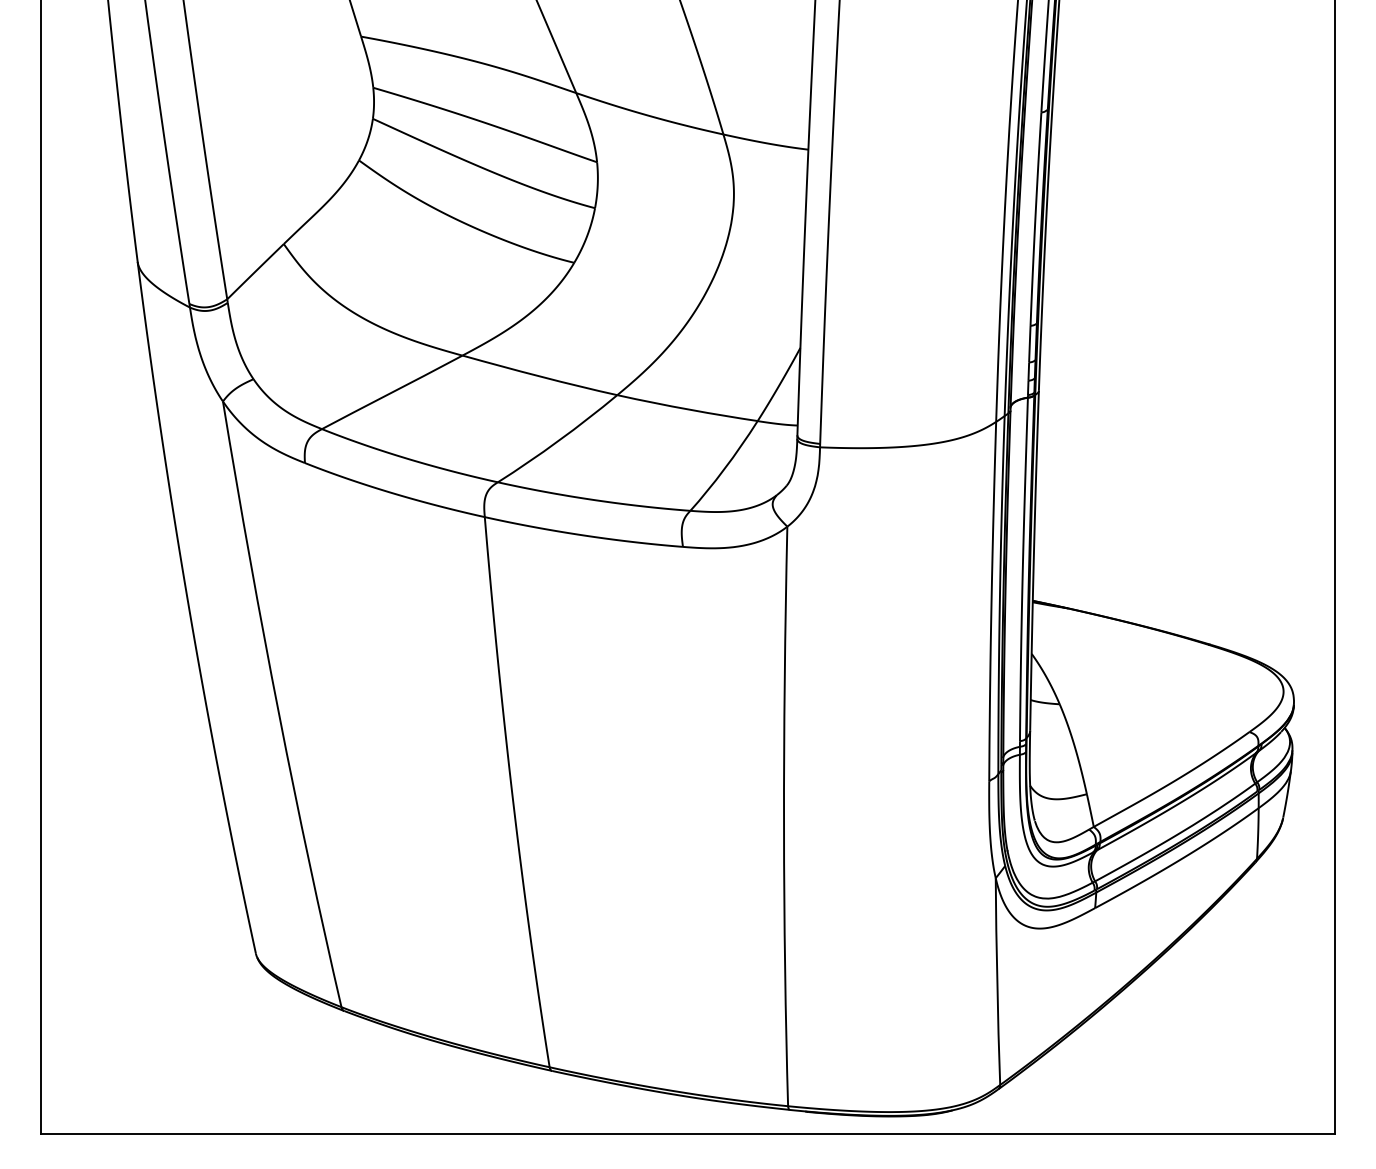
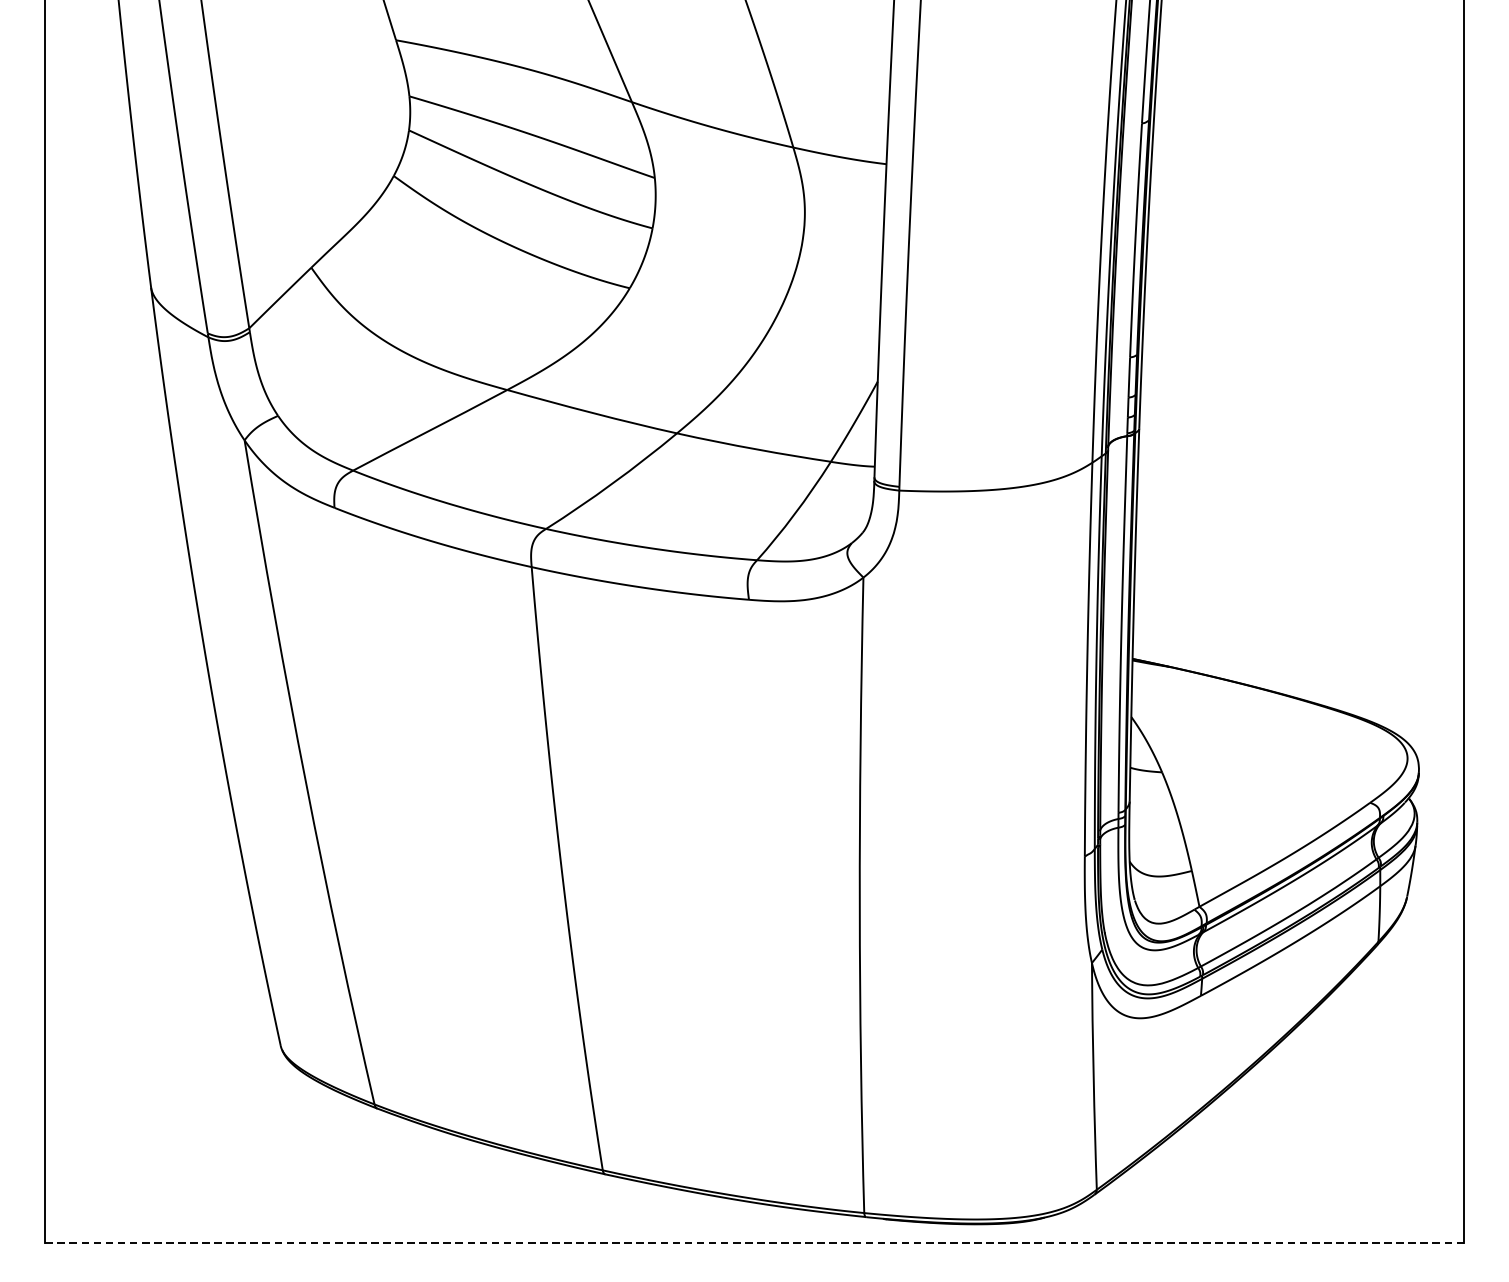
line: (688, 1133) -> (755, 1242), solid -> dashed

